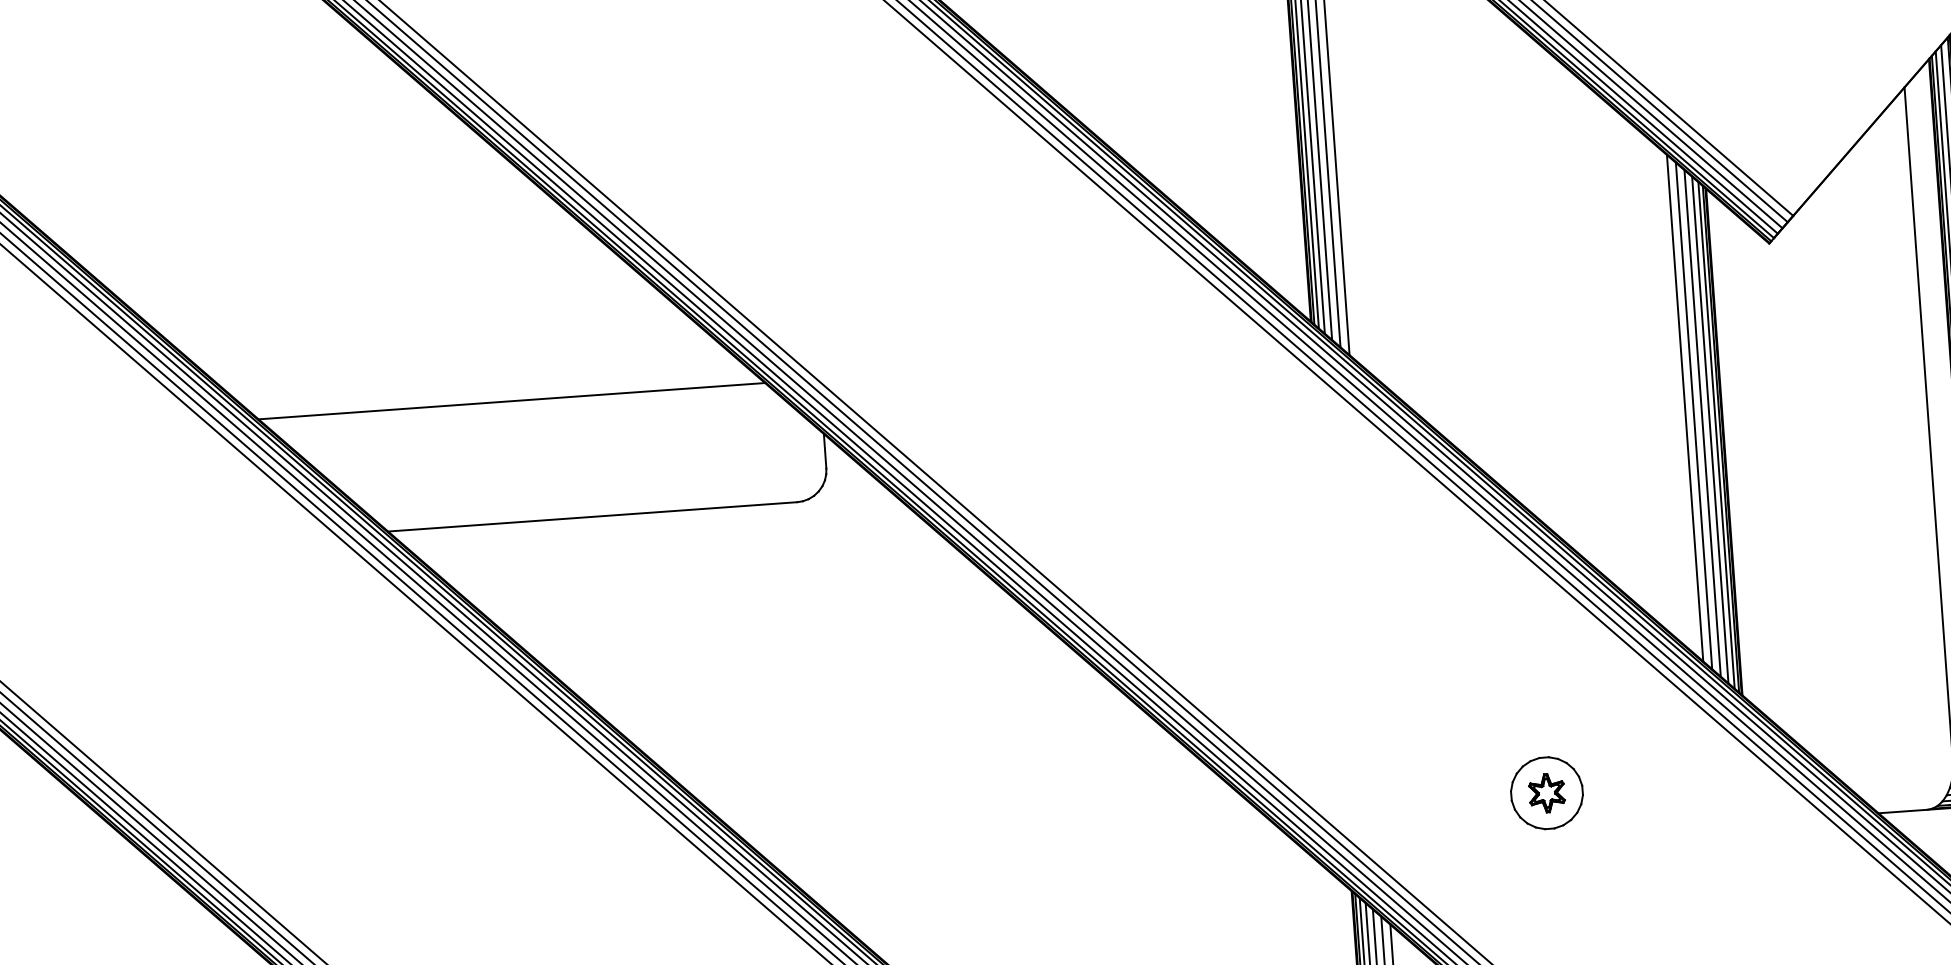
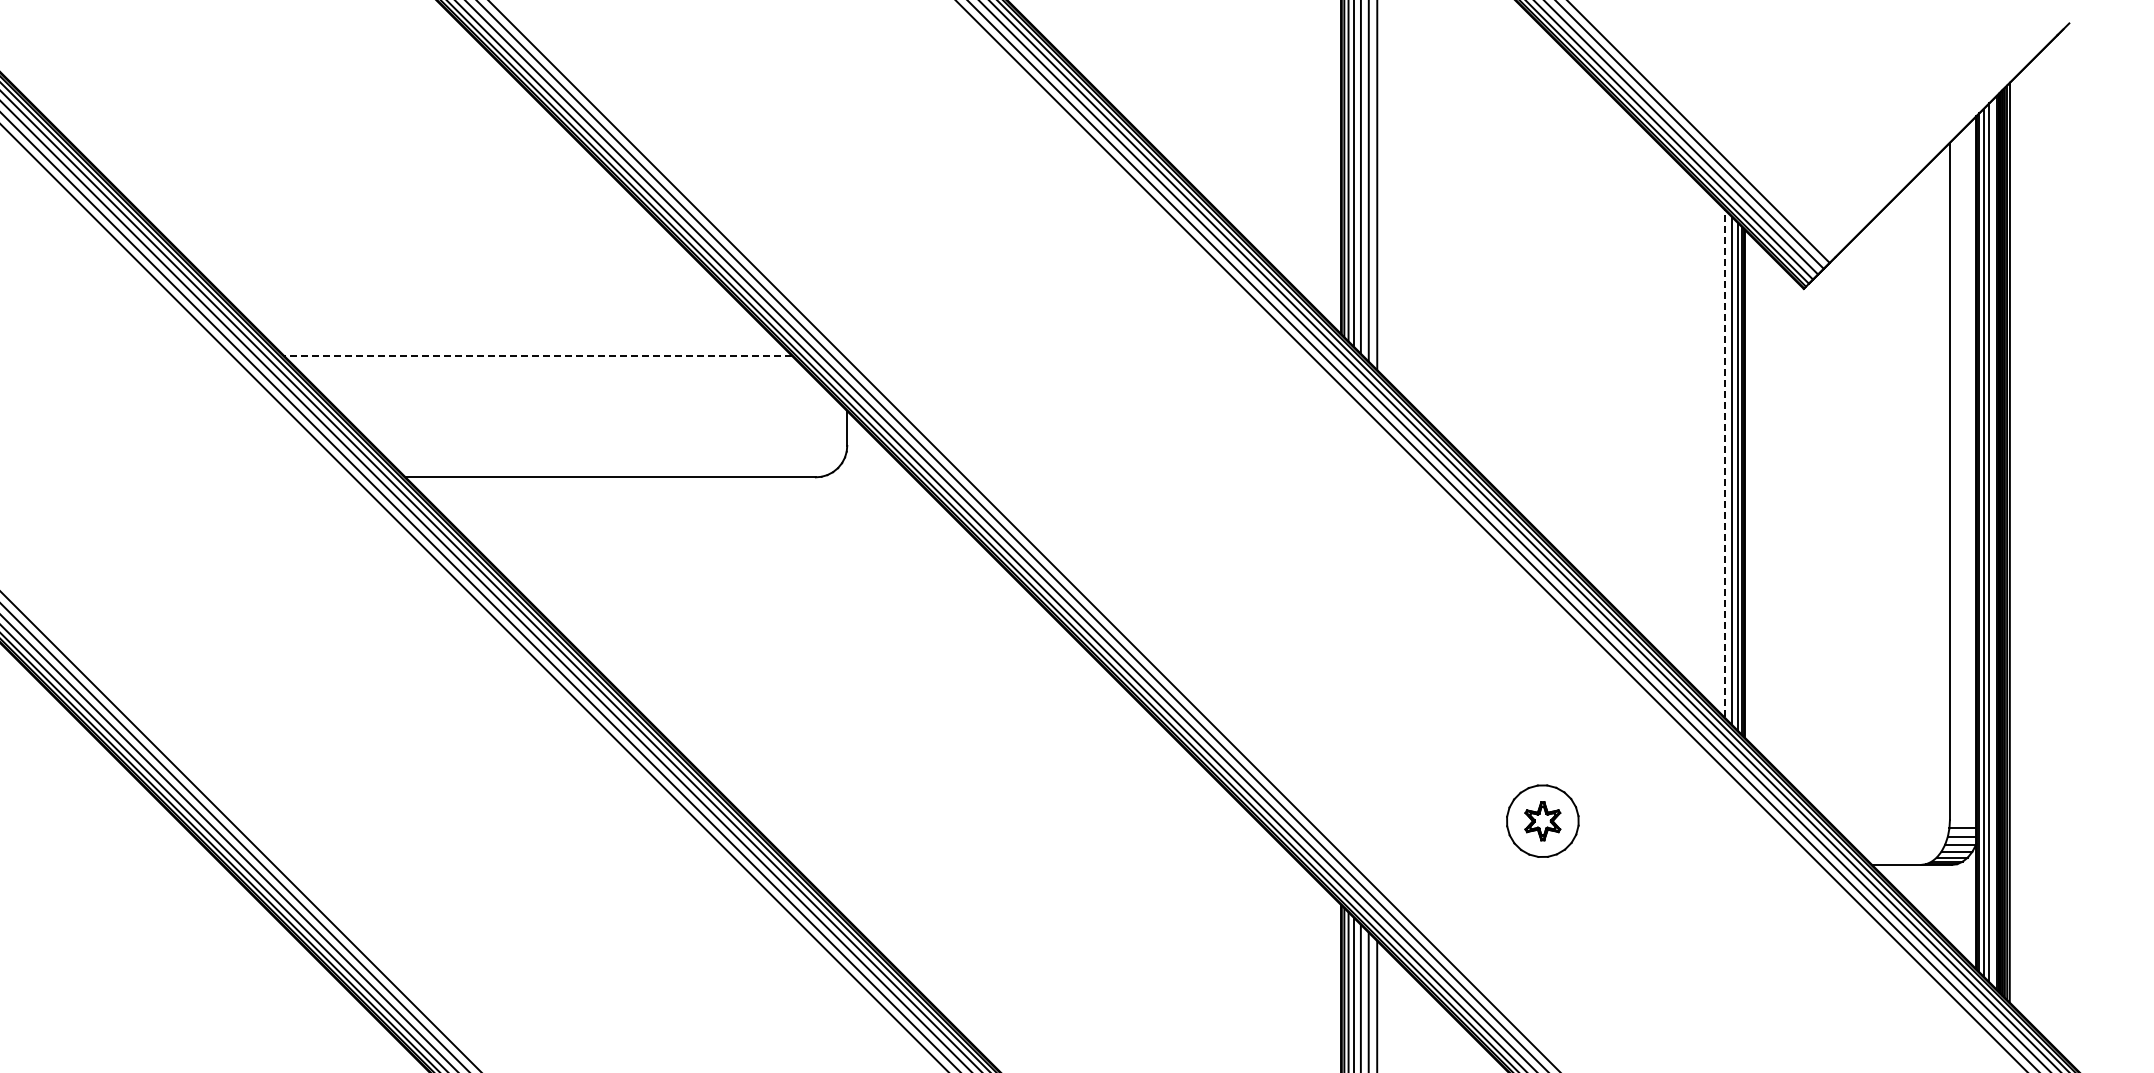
line: (512, 401) -> (538, 356), solid -> dashed
line: (1685, 407) -> (1708, 446), removed
line: (1694, 416) -> (1716, 455), removed
line: (1702, 423) -> (1724, 463), solid -> dashed

